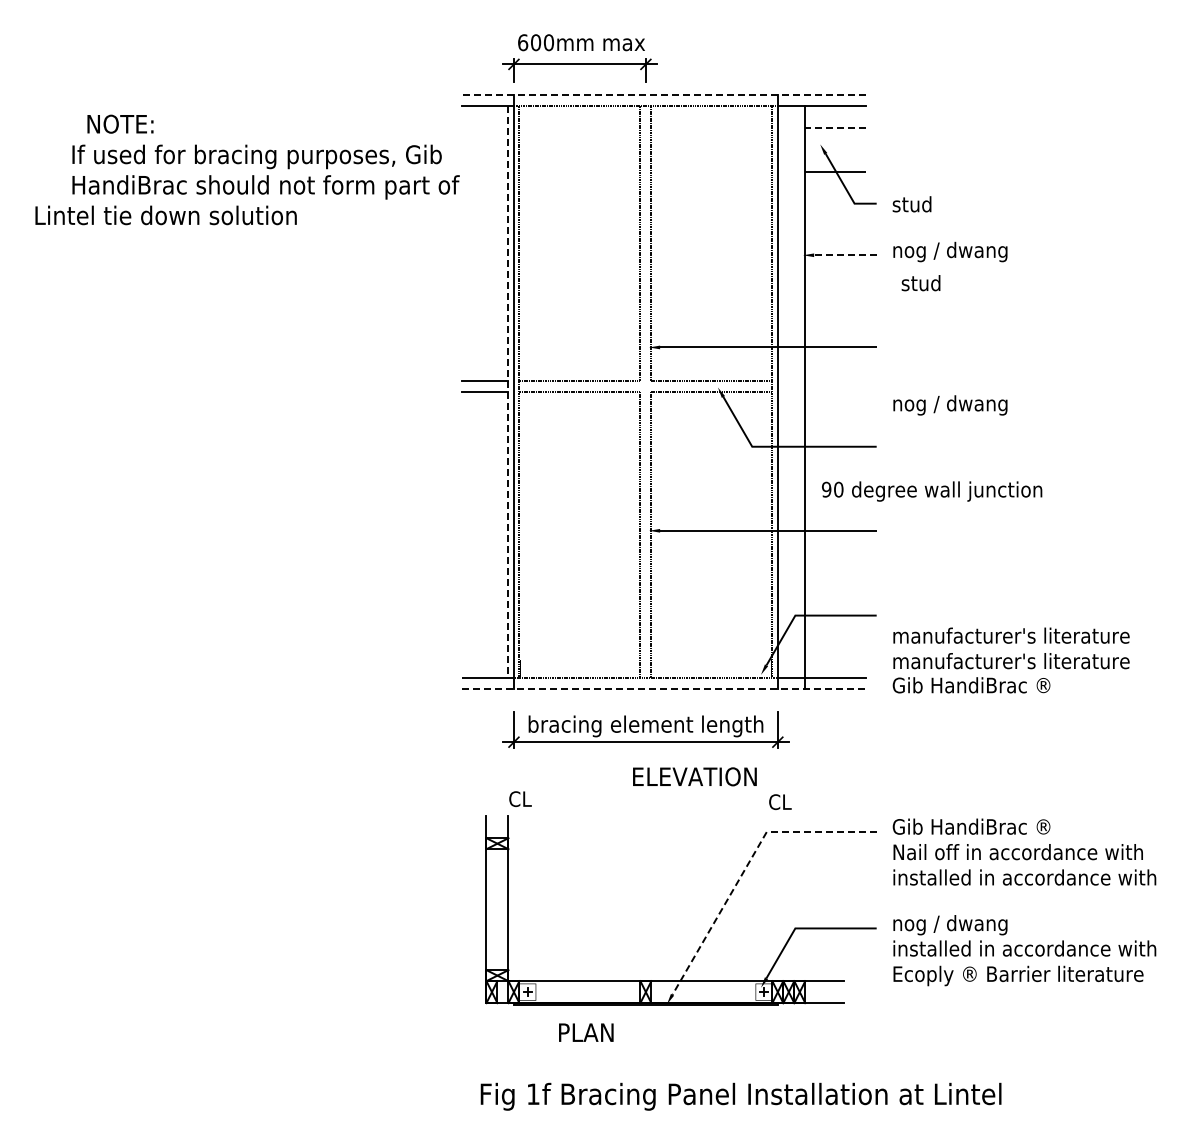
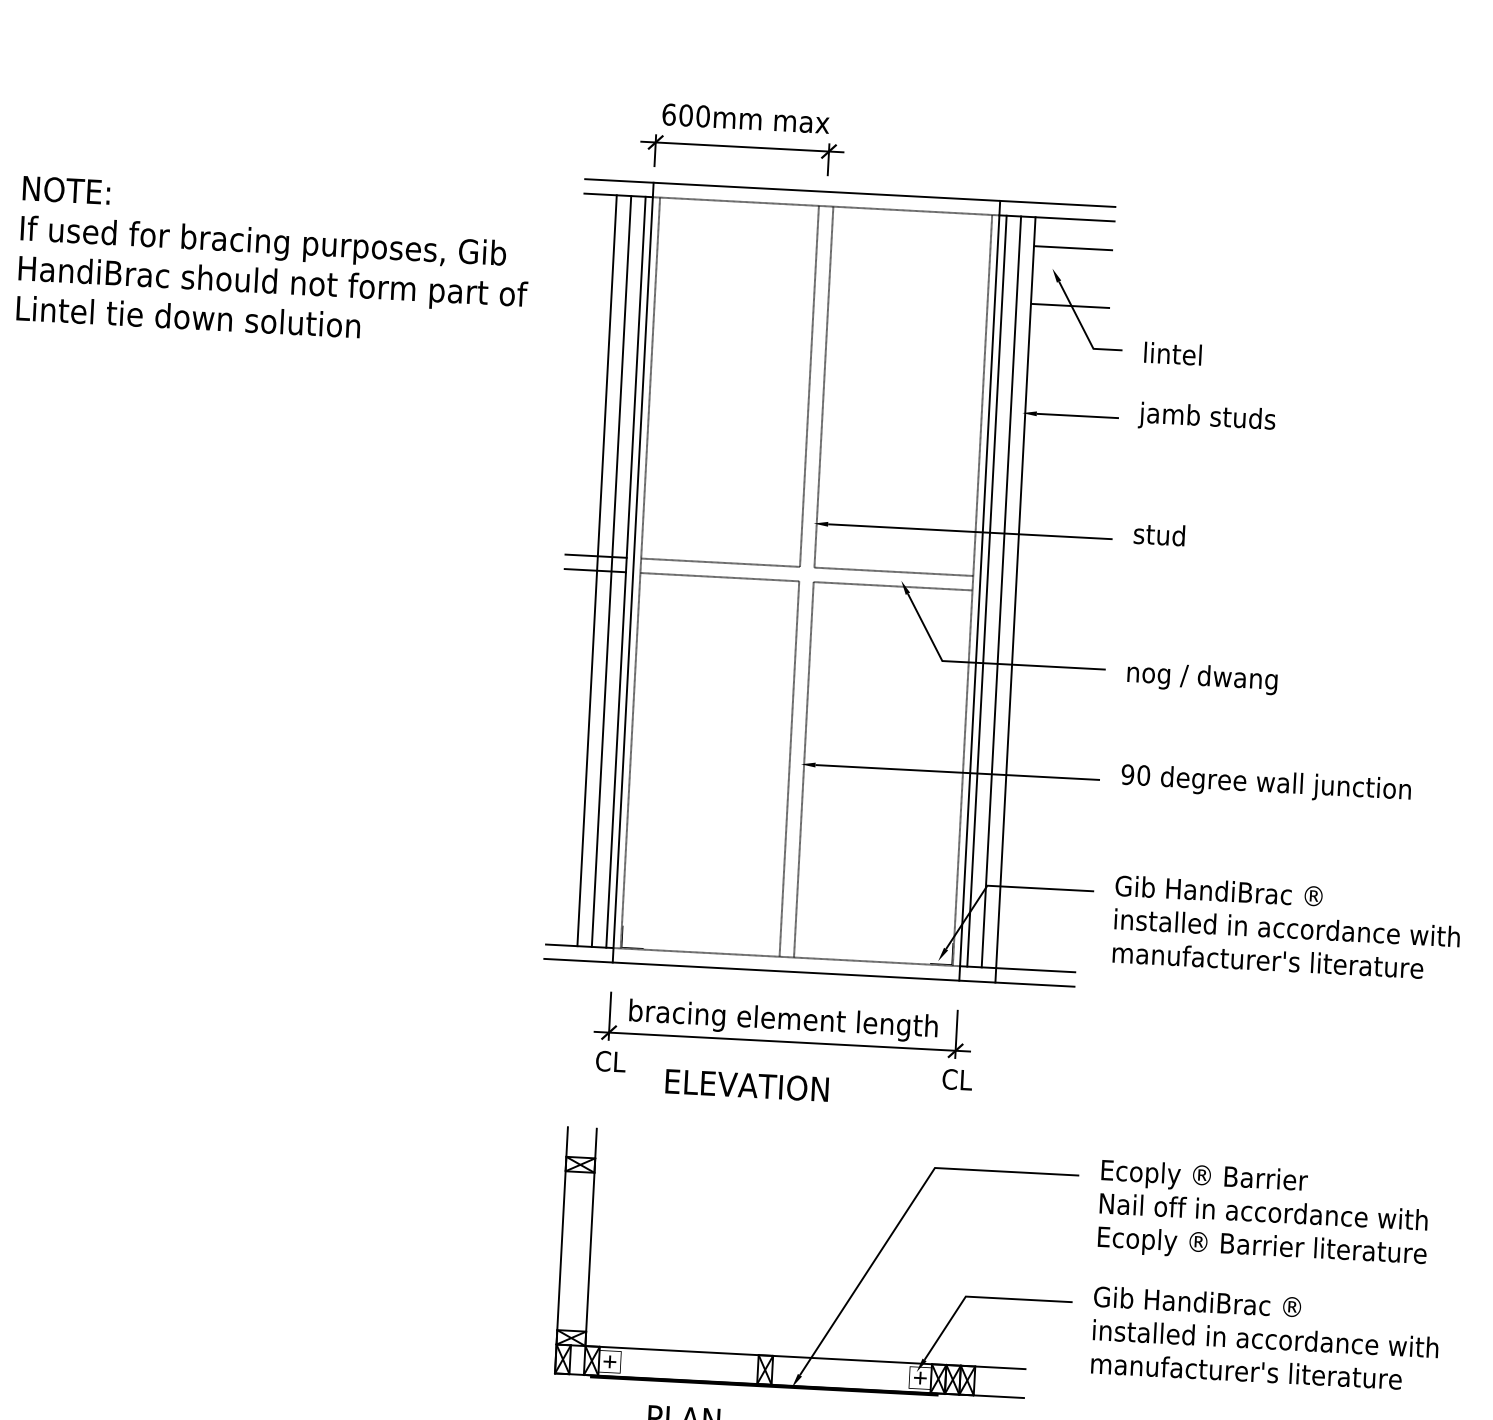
line: (663, 95) -> (849, 193), dashed -> solid
text: (120, 123) -> (66, 189), moved
line: (834, 128) -> (1072, 248), dashed -> solid
text: (265, 171) -> (273, 263), moved
text: (914, 204) -> (1172, 354), stud -> lintel
text: (949, 251) -> (1214, 418), nog / dwang -> jamb studs
line: (844, 255) -> (1076, 416), dashed -> solid
text: (920, 283) -> (1158, 535), moved
line: (486, 391) -> (597, 570), added
line: (497, 391) -> (611, 570), added
line: (508, 391) -> (626, 571), dashed -> solid
line: (783, 391) -> (987, 590), added
line: (794, 391) -> (1001, 591), added
text: (950, 405) -> (1202, 678), moved
text: (932, 491) -> (1266, 784), moved
text: (1024, 635) -> (1286, 927), manufacturer's literature -> installed in accordance with
text: (971, 685) -> (1219, 891), moved
line: (663, 688) -> (809, 972), dashed -> solid
text: (694, 776) -> (746, 1085), moved
text: (520, 798) -> (610, 1060), moved
text: (780, 801) -> (957, 1078), moved
text: (971, 828) -> (1204, 1177), Gib HandiBrac ® -> Ecoply ® Barrier
line: (747, 865) -> (907, 1210), dashed -> solid
text: (1024, 879) -> (1270, 1248), installed in accordance with -> Ecoply ® Barrier literature
text: (971, 925) -> (1197, 1304), nog / dwang -> Gib HandiBrac ®
text: (1018, 975) -> (1255, 1373), Ecoply ® Barrier literature -> manufacturer's literature

